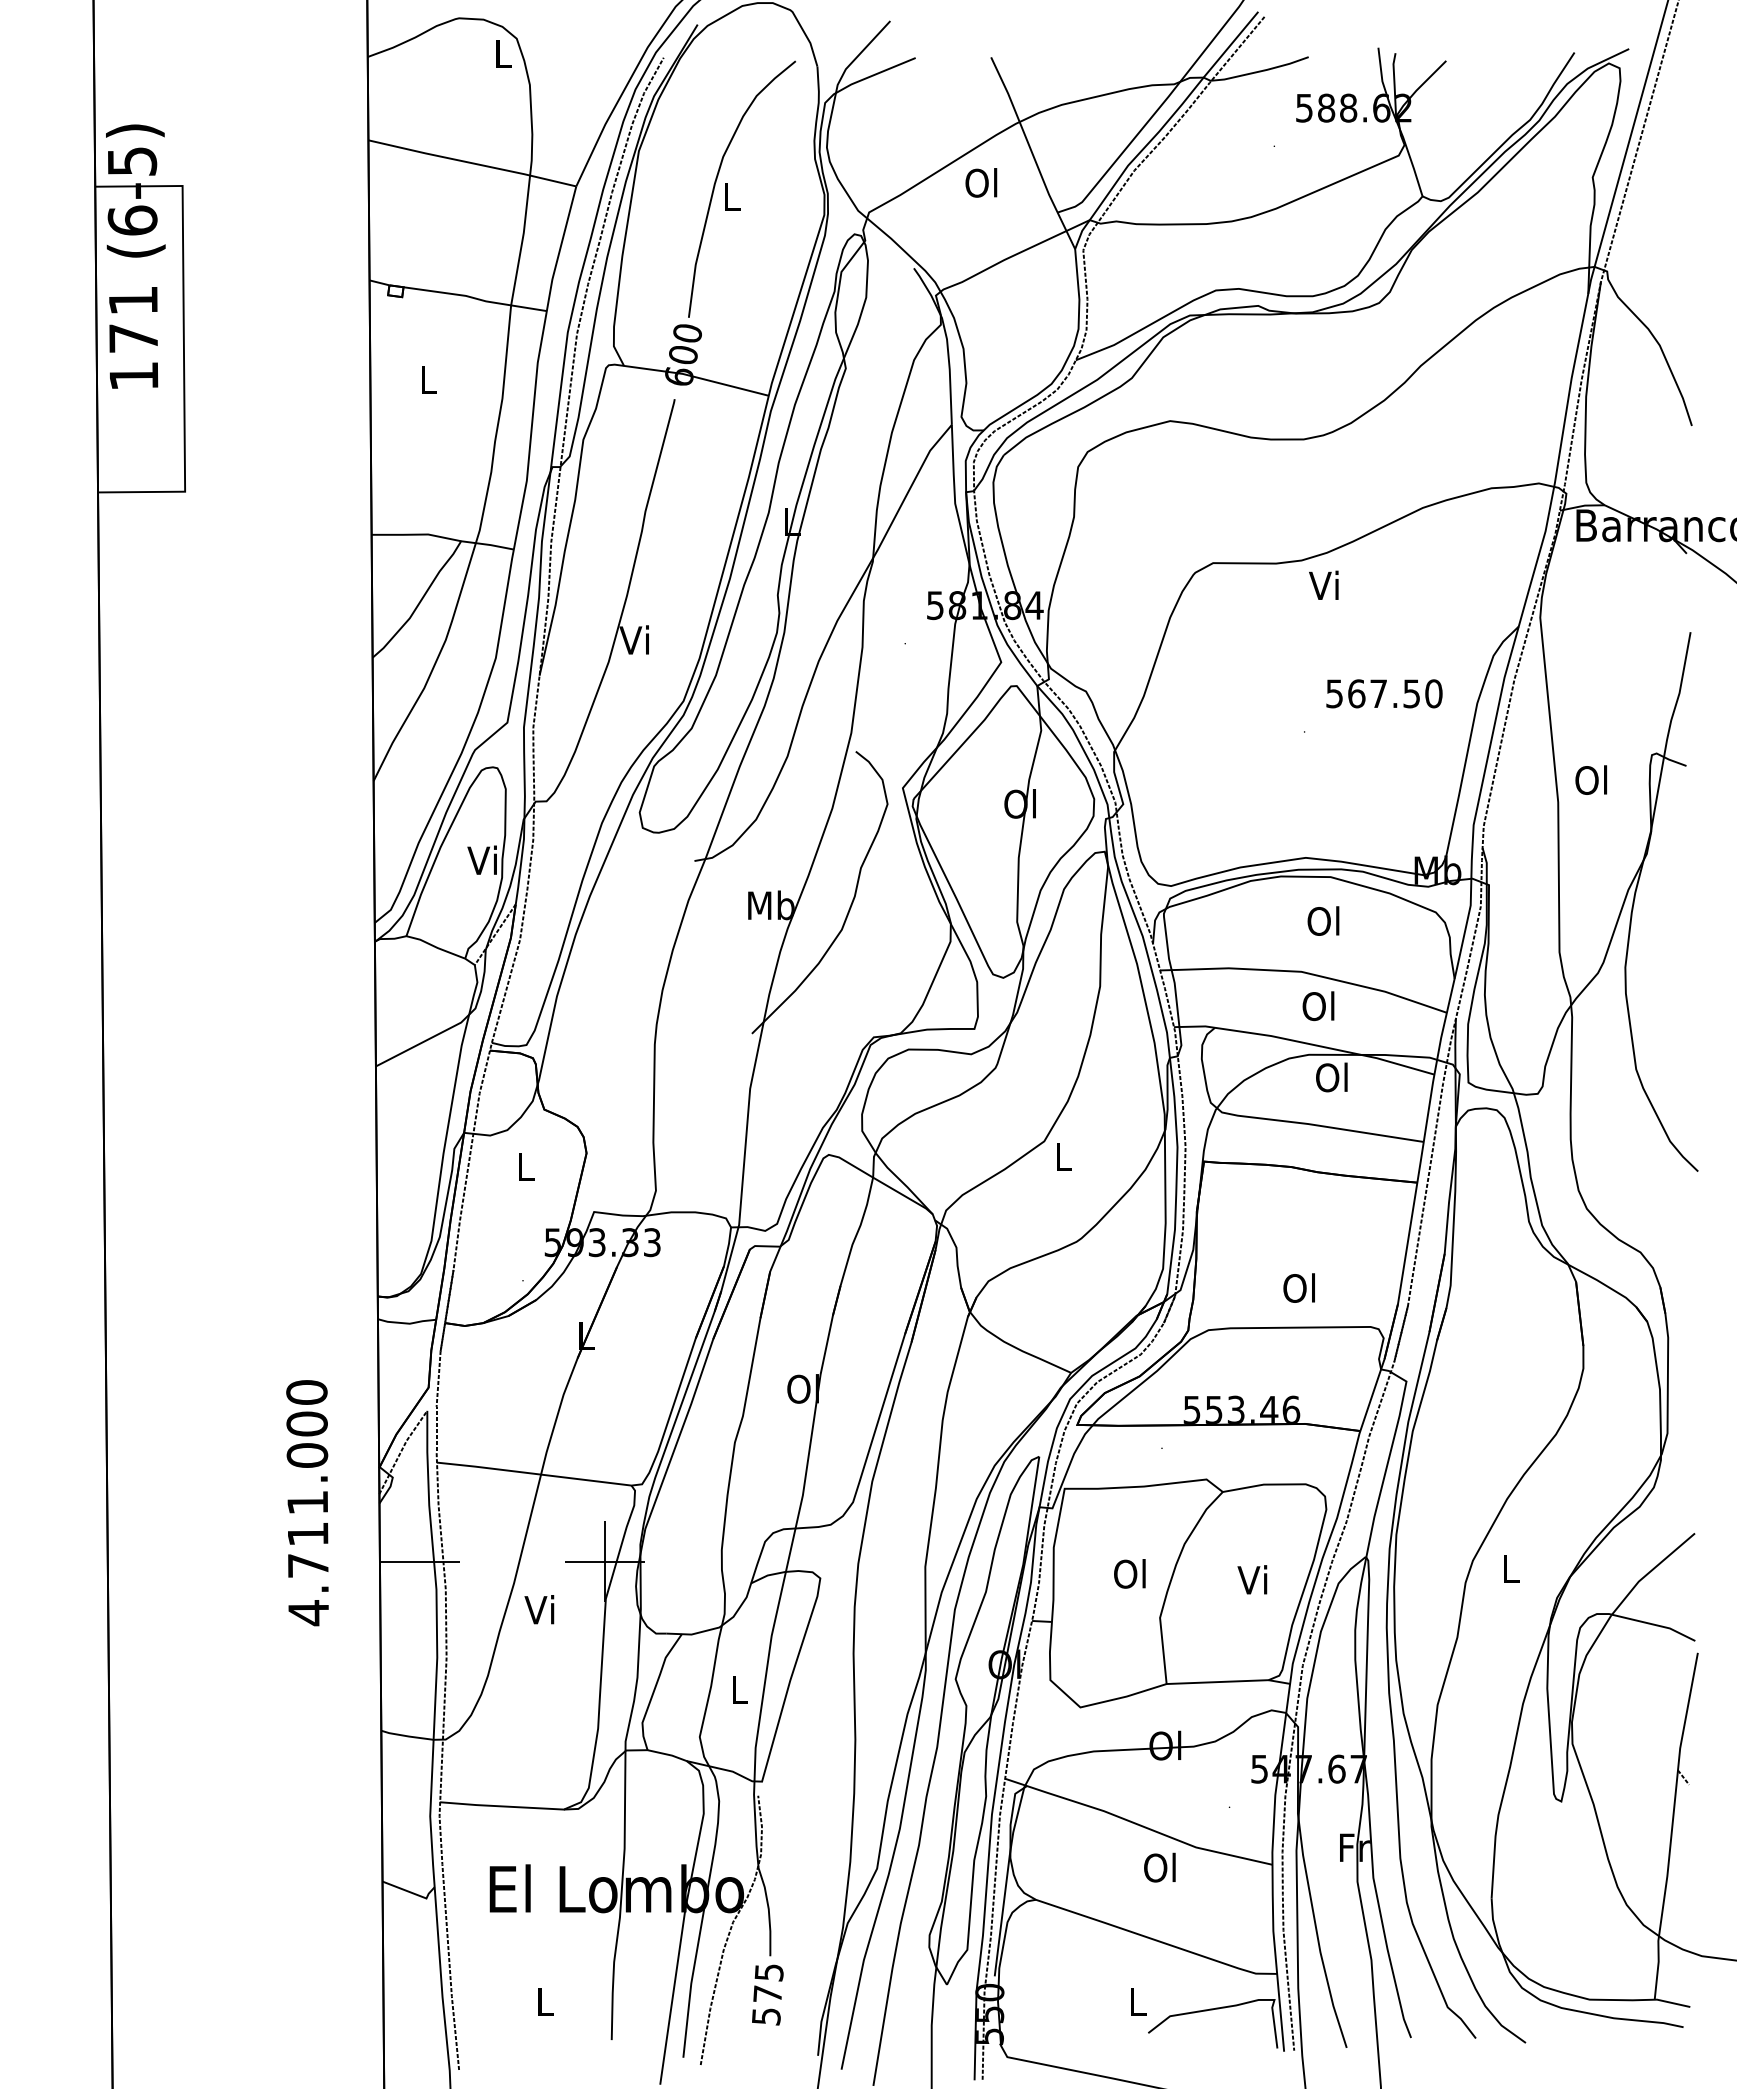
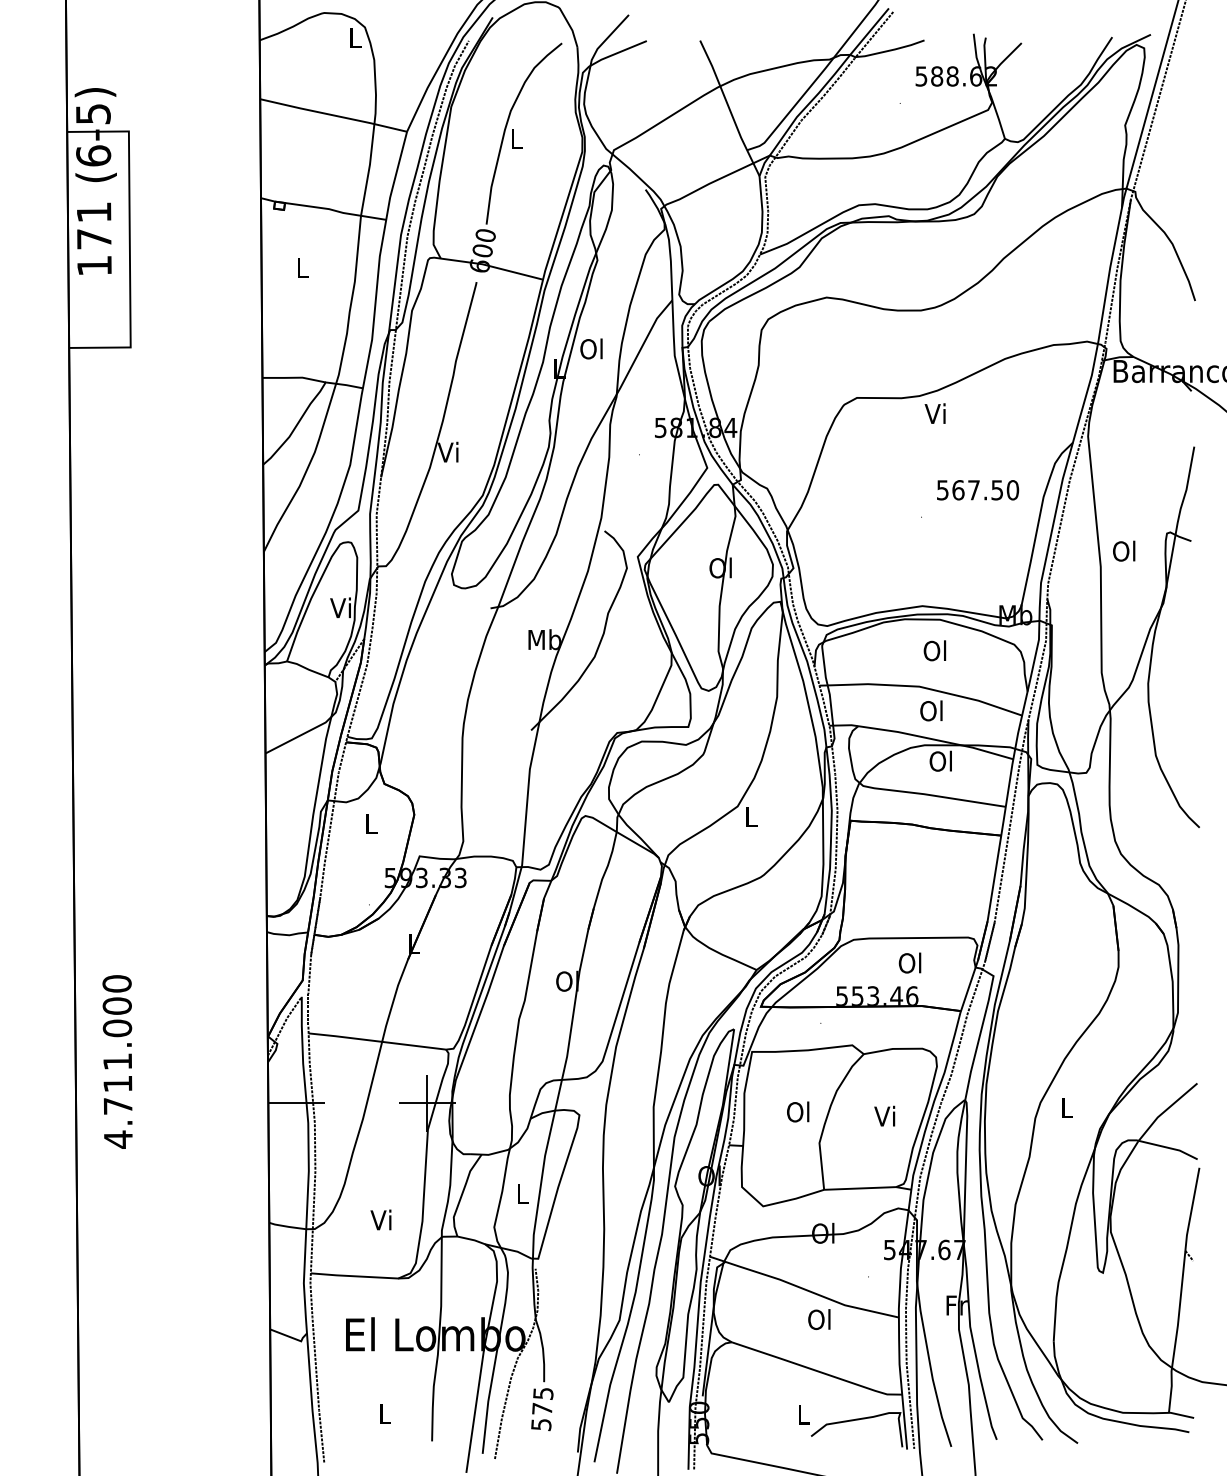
text: (981, 182) -> (591, 348), moved
text: (1298, 1287) -> (909, 962), moved
text: (307, 1503) -> (117, 1062), moved
text: (539, 1609) -> (381, 1219), moved

